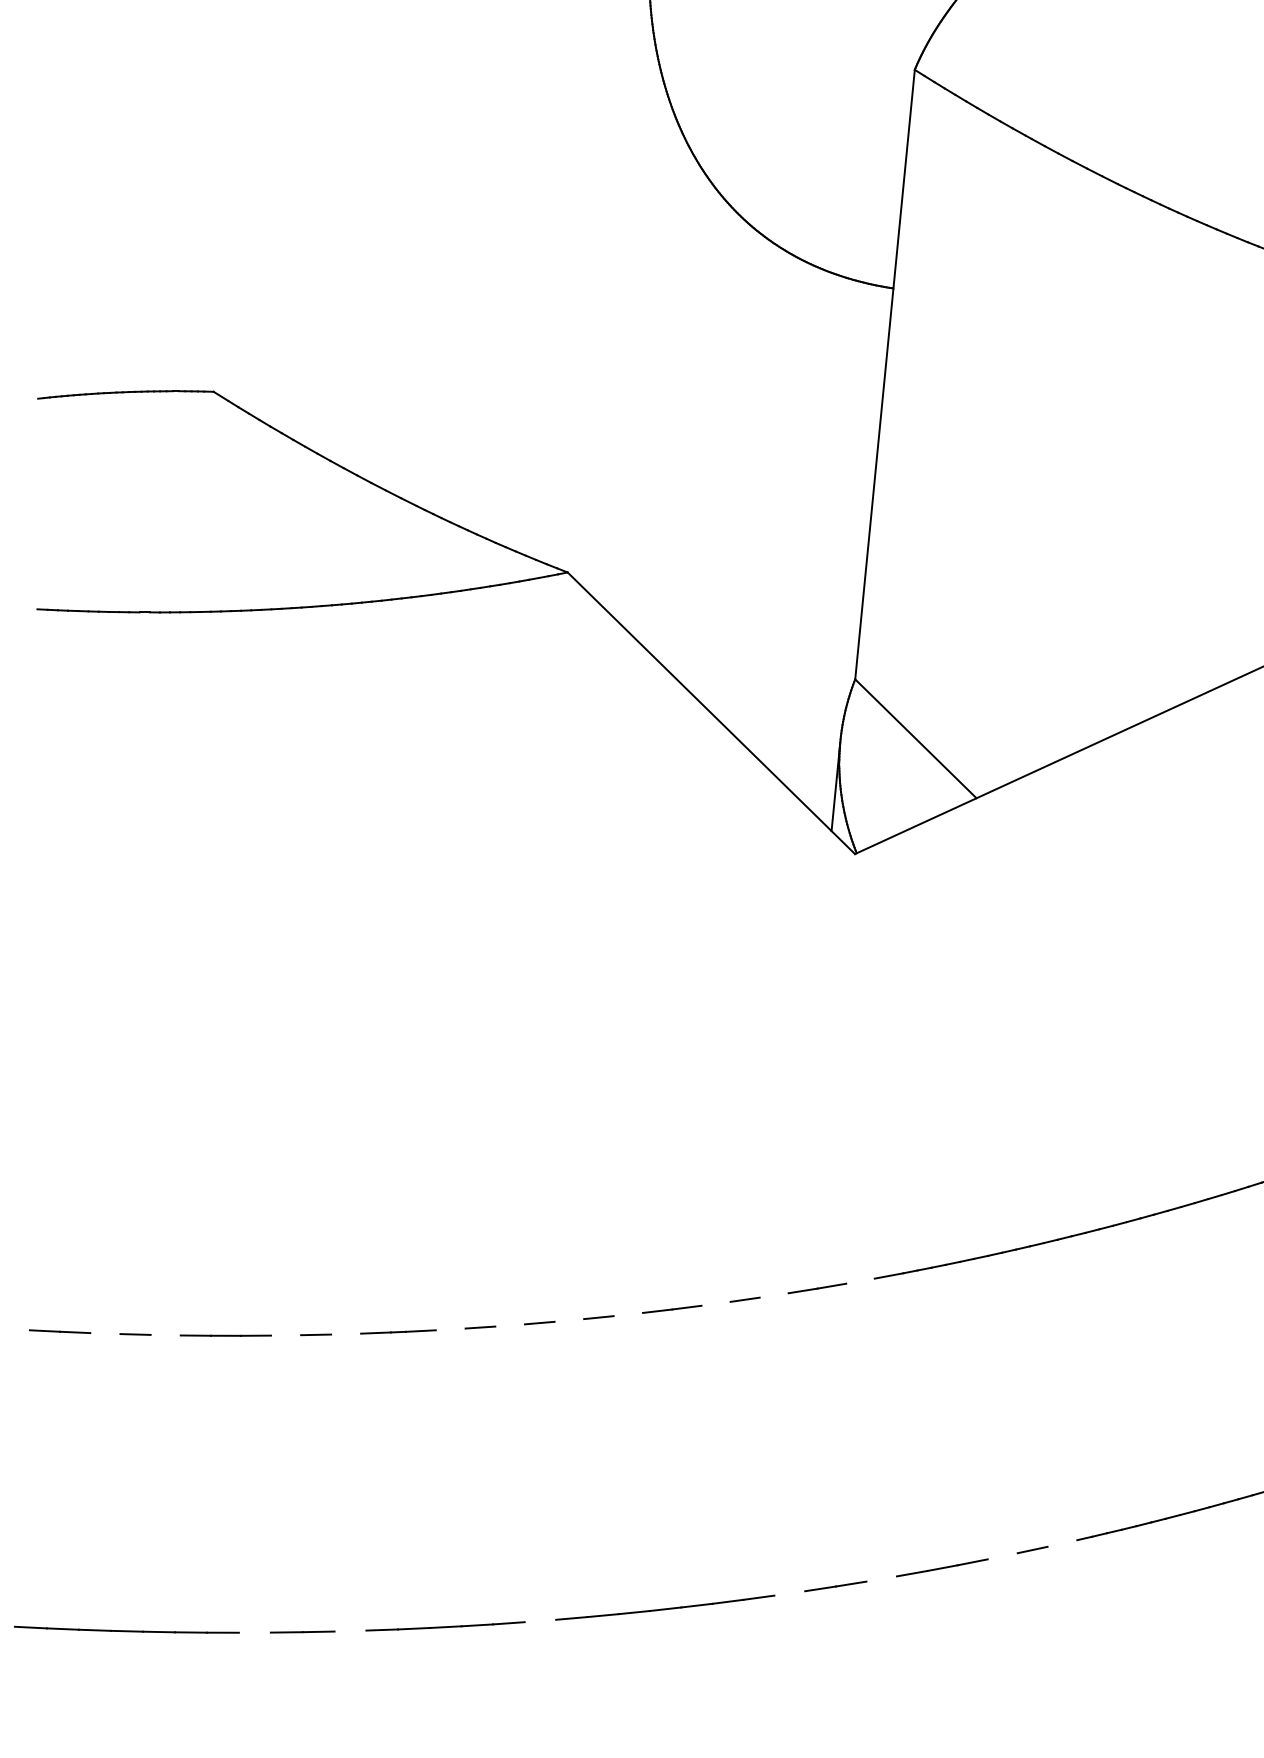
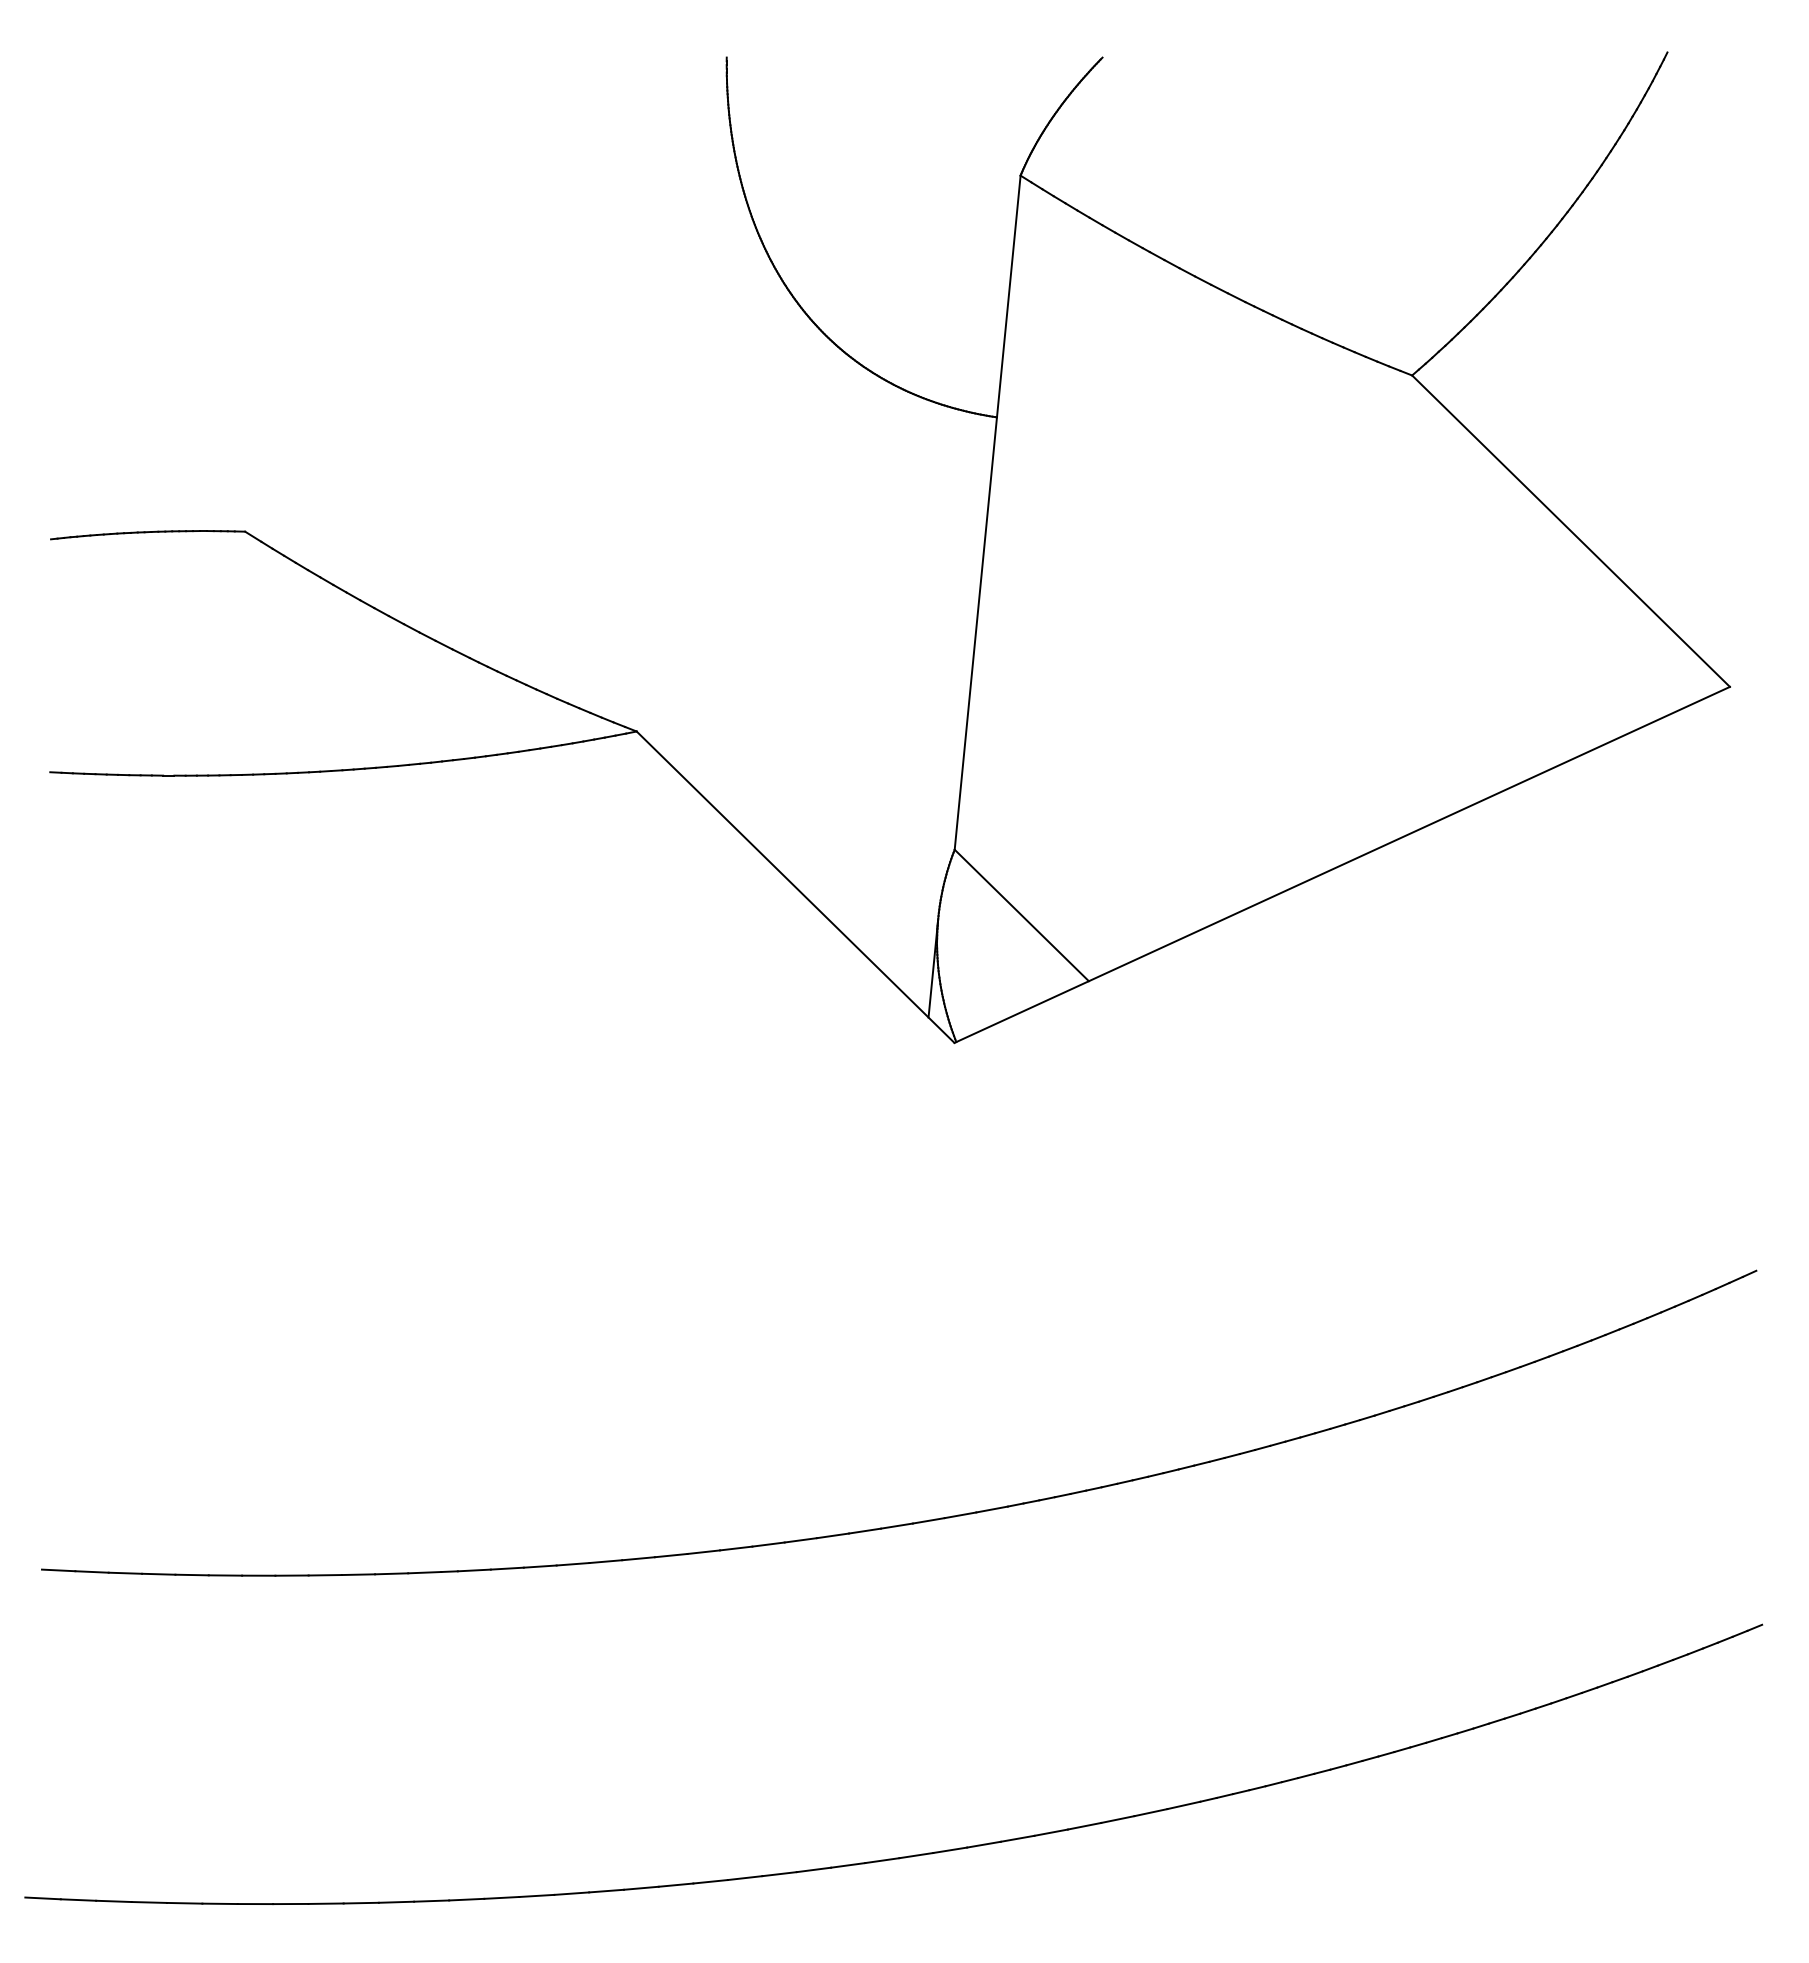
line: (860, 1281) -> (960, 1515), added
line: (774, 1294) -> (865, 1530), added
line: (715, 1303) -> (800, 1540), added
line: (628, 1313) -> (703, 1551), added
line: (569, 1320) -> (638, 1558), added
line: (509, 1325) -> (572, 1564), added
line: (449, 1329) -> (506, 1568), added
line: (105, 1332) -> (125, 1572), added
line: (345, 1333) -> (391, 1573), added
line: (165, 1334) -> (191, 1574), added
line: (285, 1335) -> (324, 1575), added
line: (1062, 1543) -> (1183, 1805), added
line: (1002, 1556) -> (1117, 1819), added
line: (881, 1578) -> (983, 1844), added
line: (789, 1593) -> (882, 1860), added
line: (540, 1620) -> (606, 1890), added
line: (350, 1630) -> (396, 1901), added
line: (254, 1632) -> (290, 1903), added

